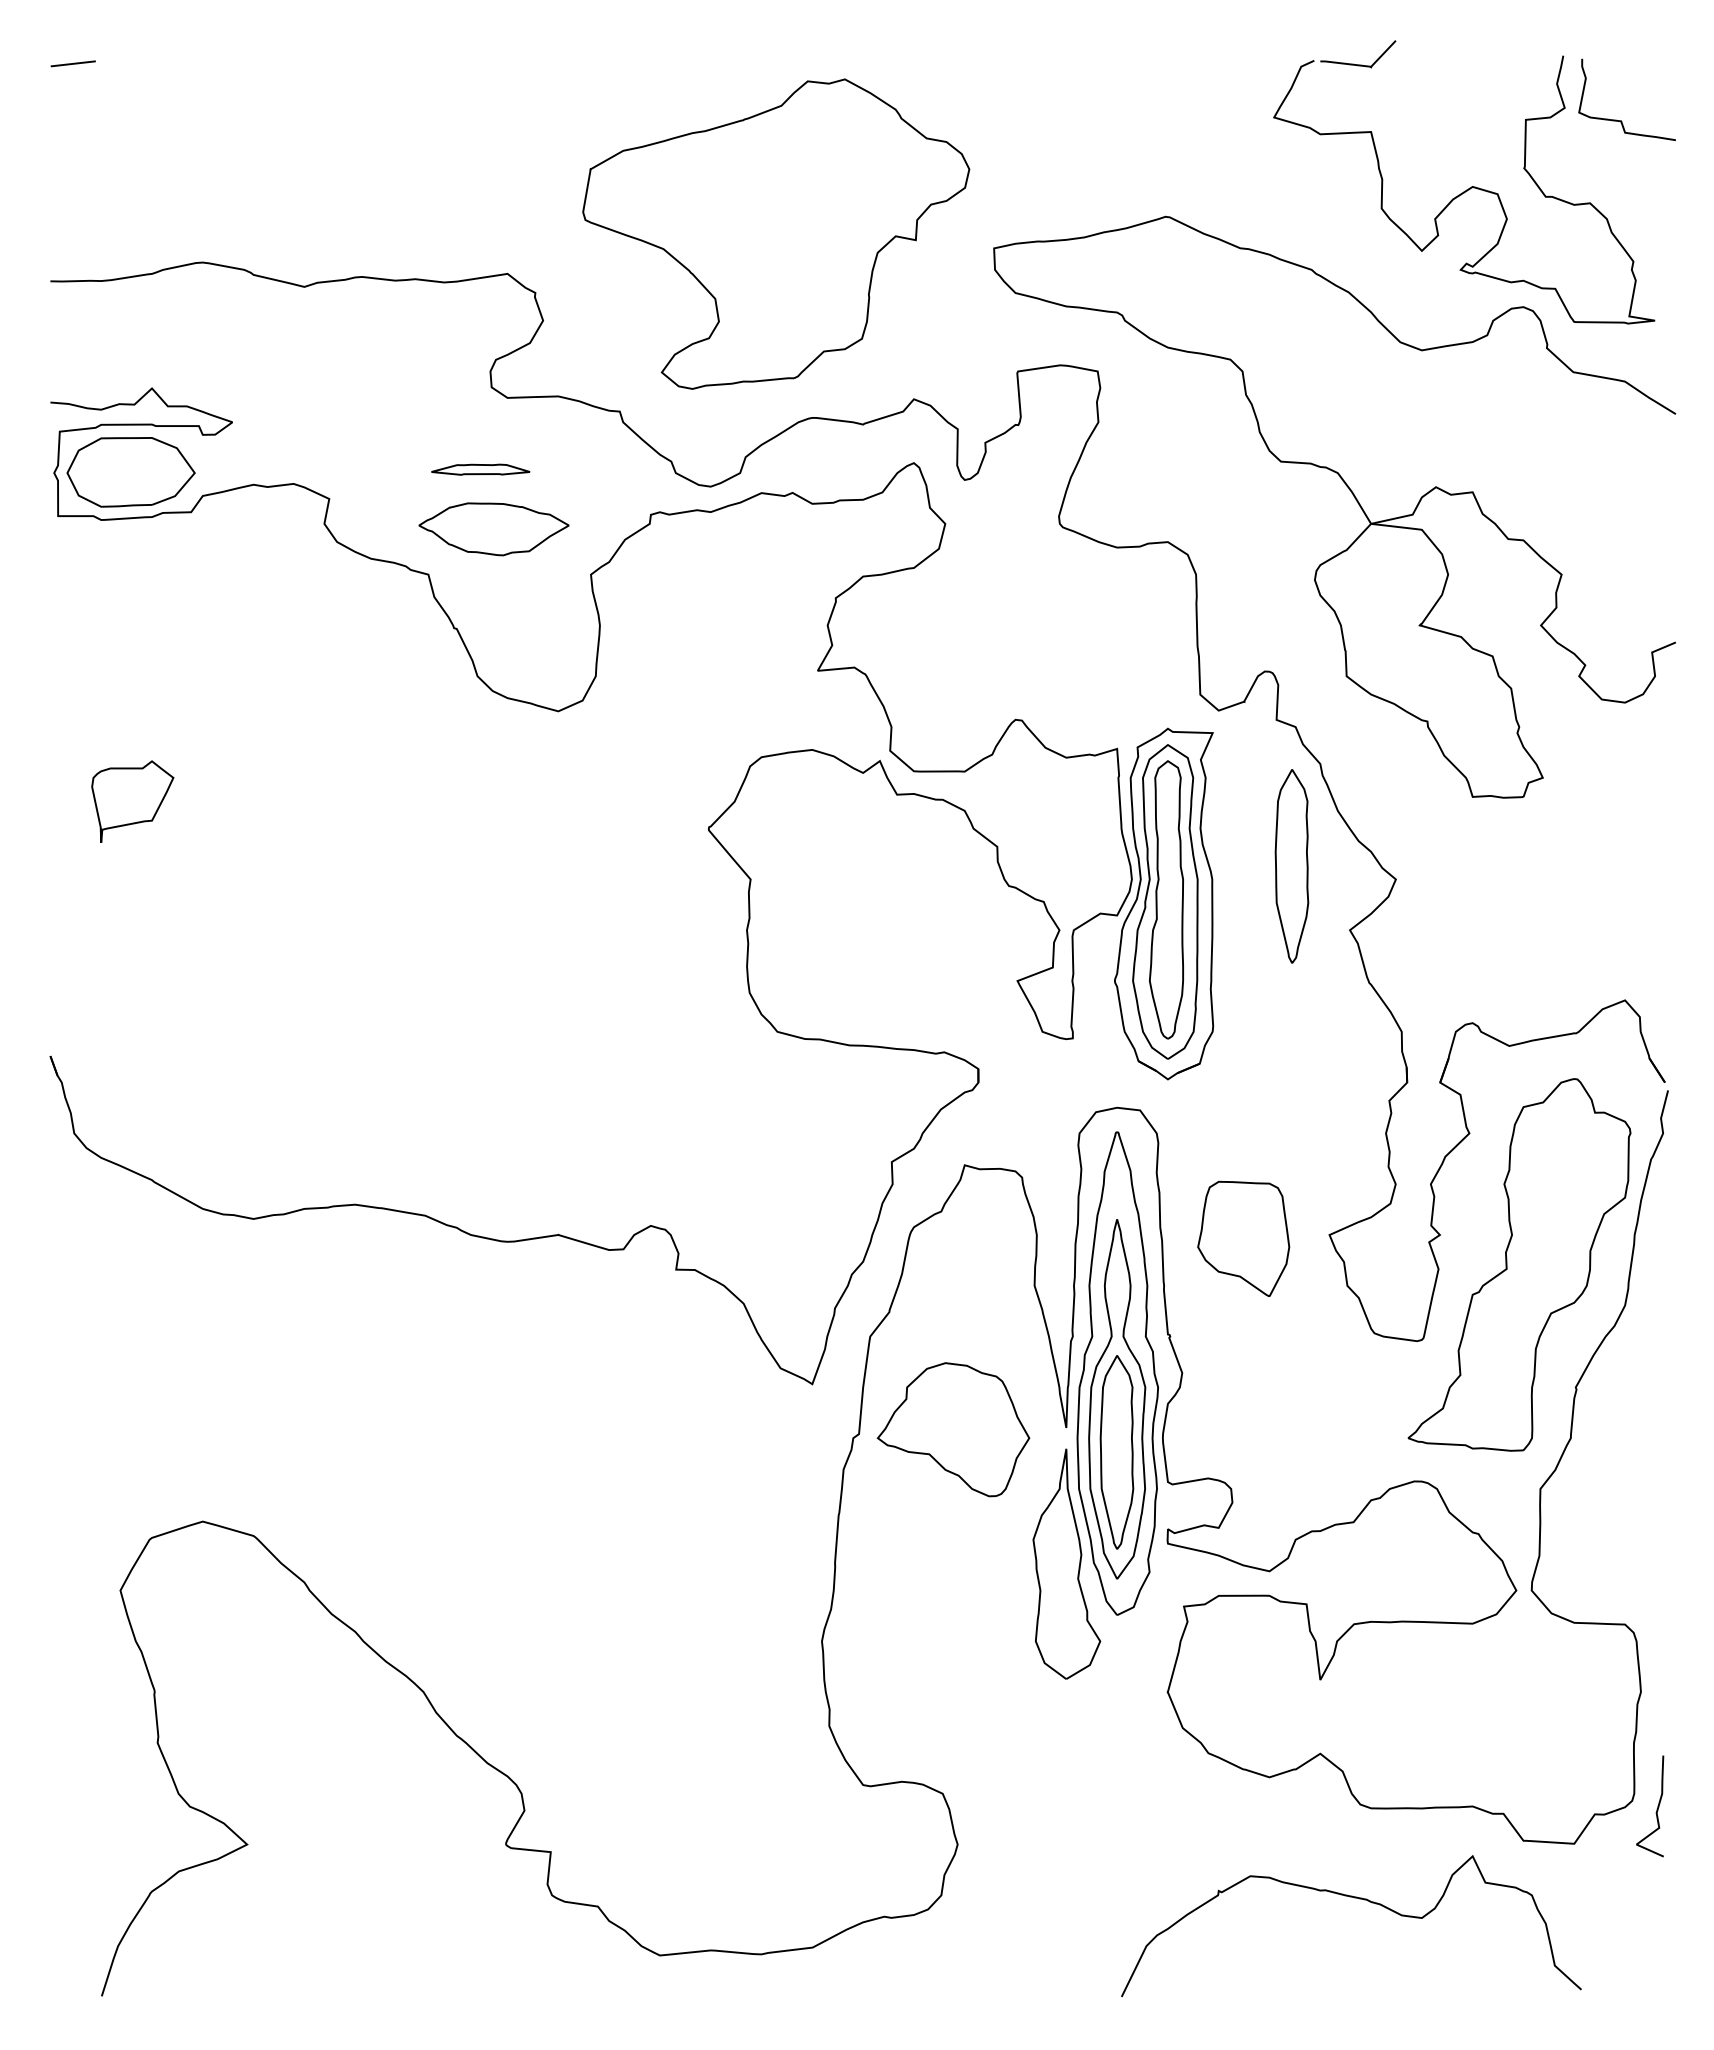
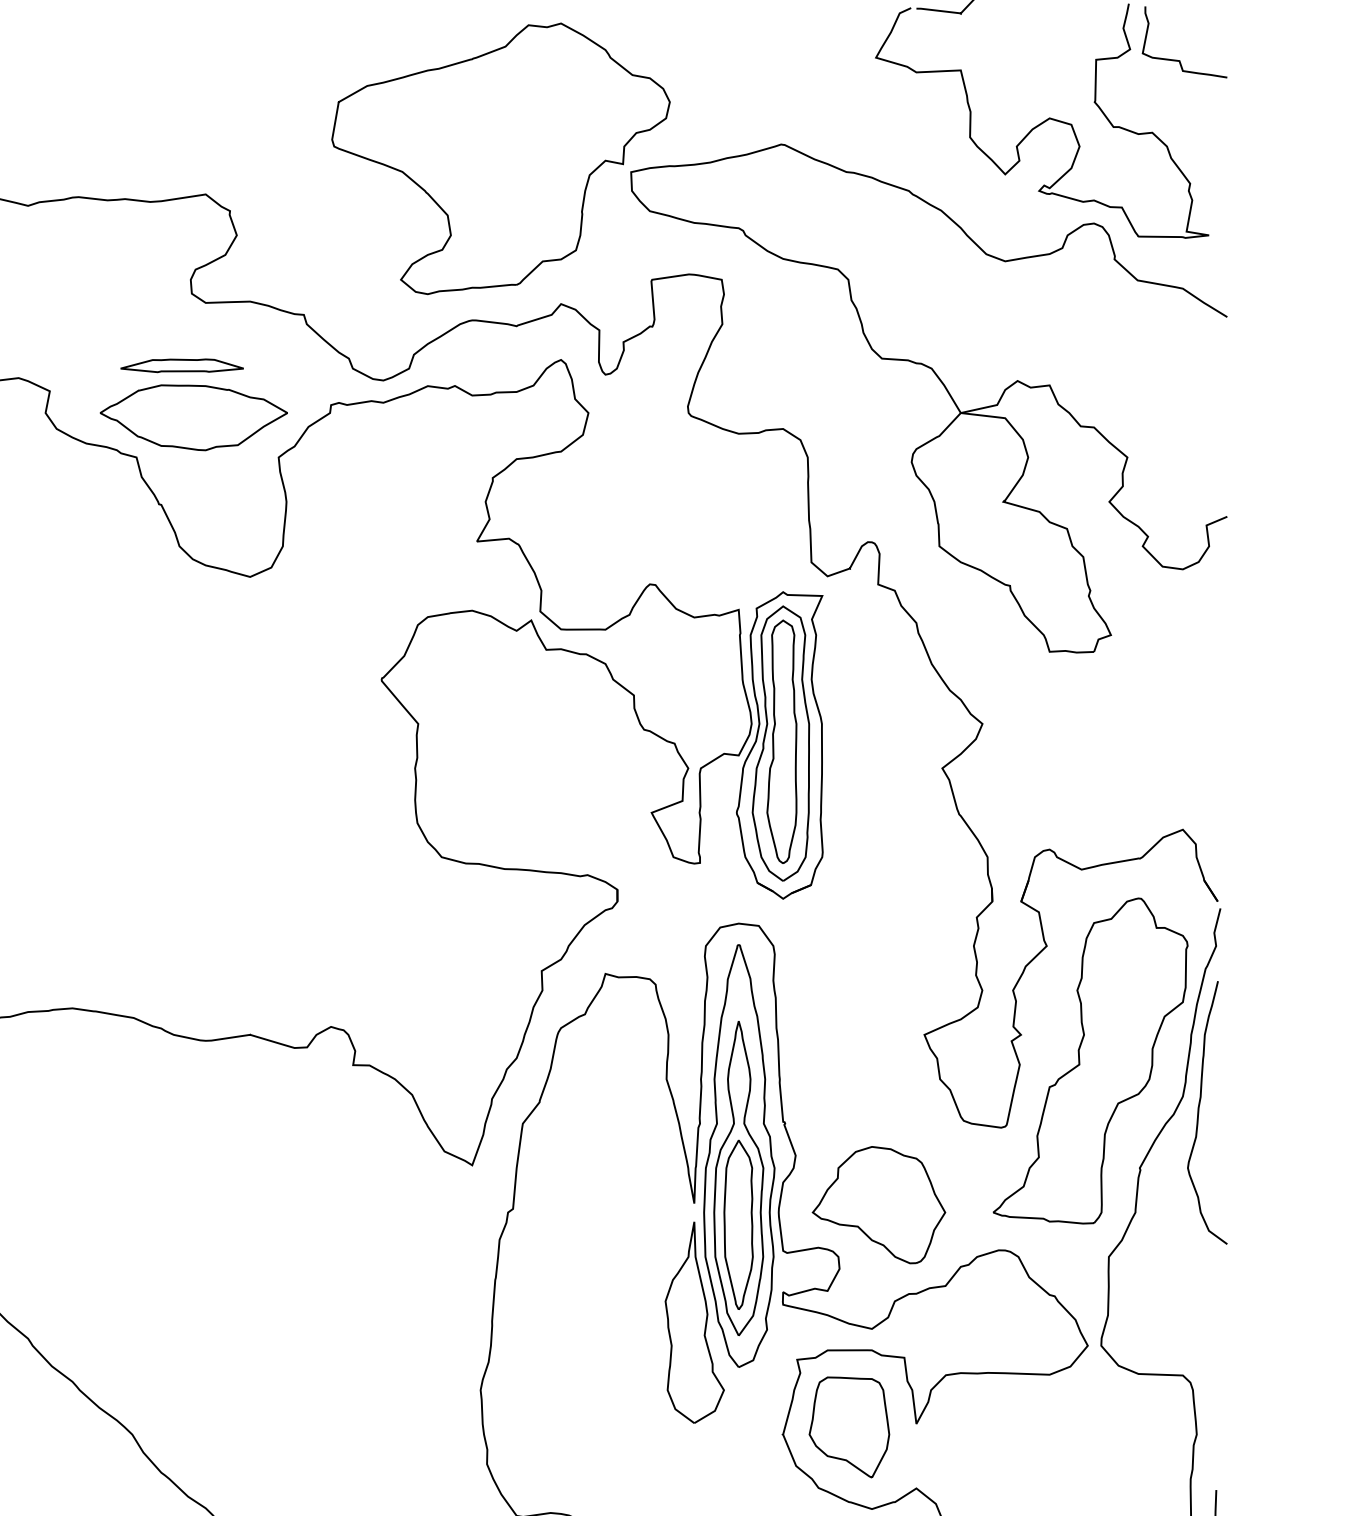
part: (776, 233) -> (501, 158), moved
part: (480, 469) -> (182, 365), size x1.43
part: (493, 529) -> (193, 417), size x1.43
part: (1291, 866) -> (891, 712), removed
part: (1243, 1238) -> (849, 1427), moved
curve: (1643, 1323) -> (1199, 1112), added
part: (953, 1429) -> (878, 1204), moved

